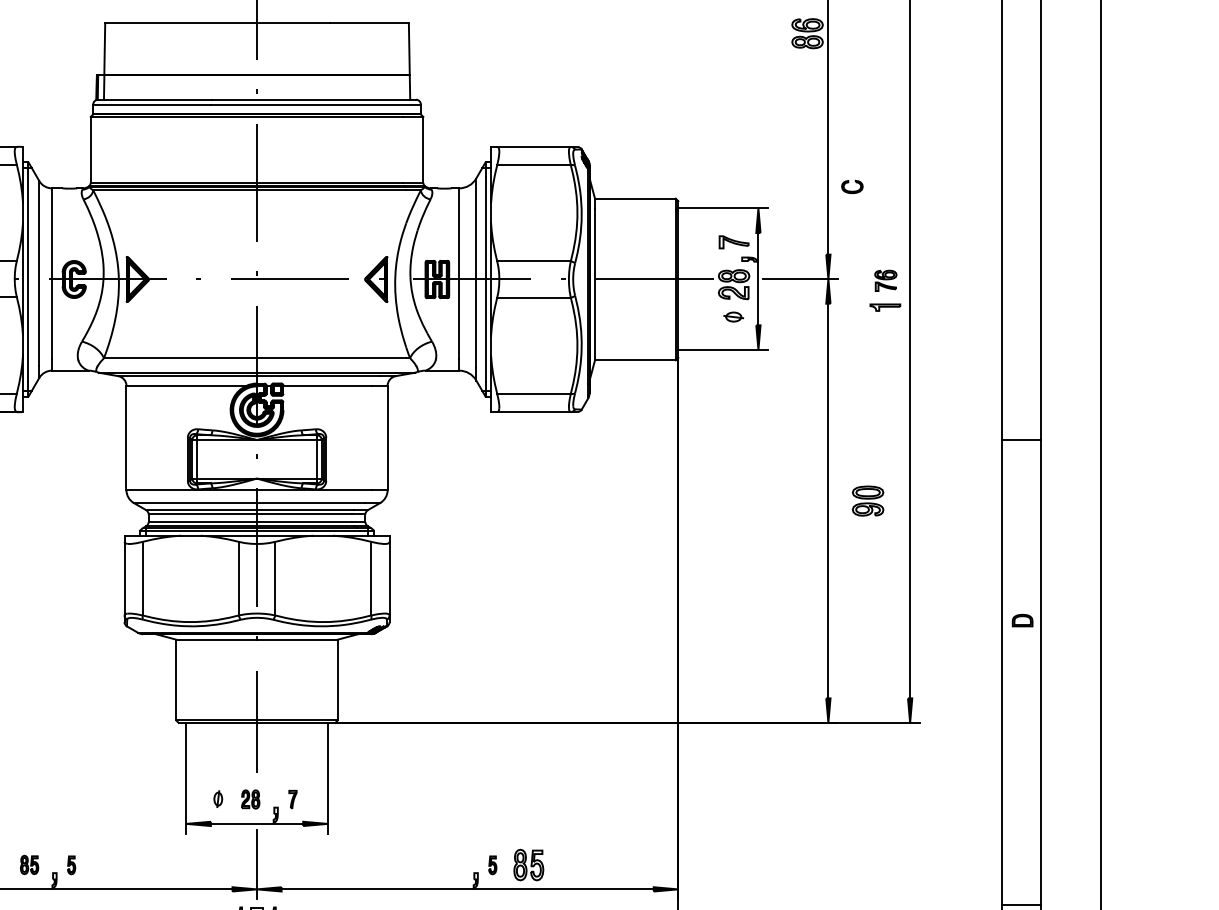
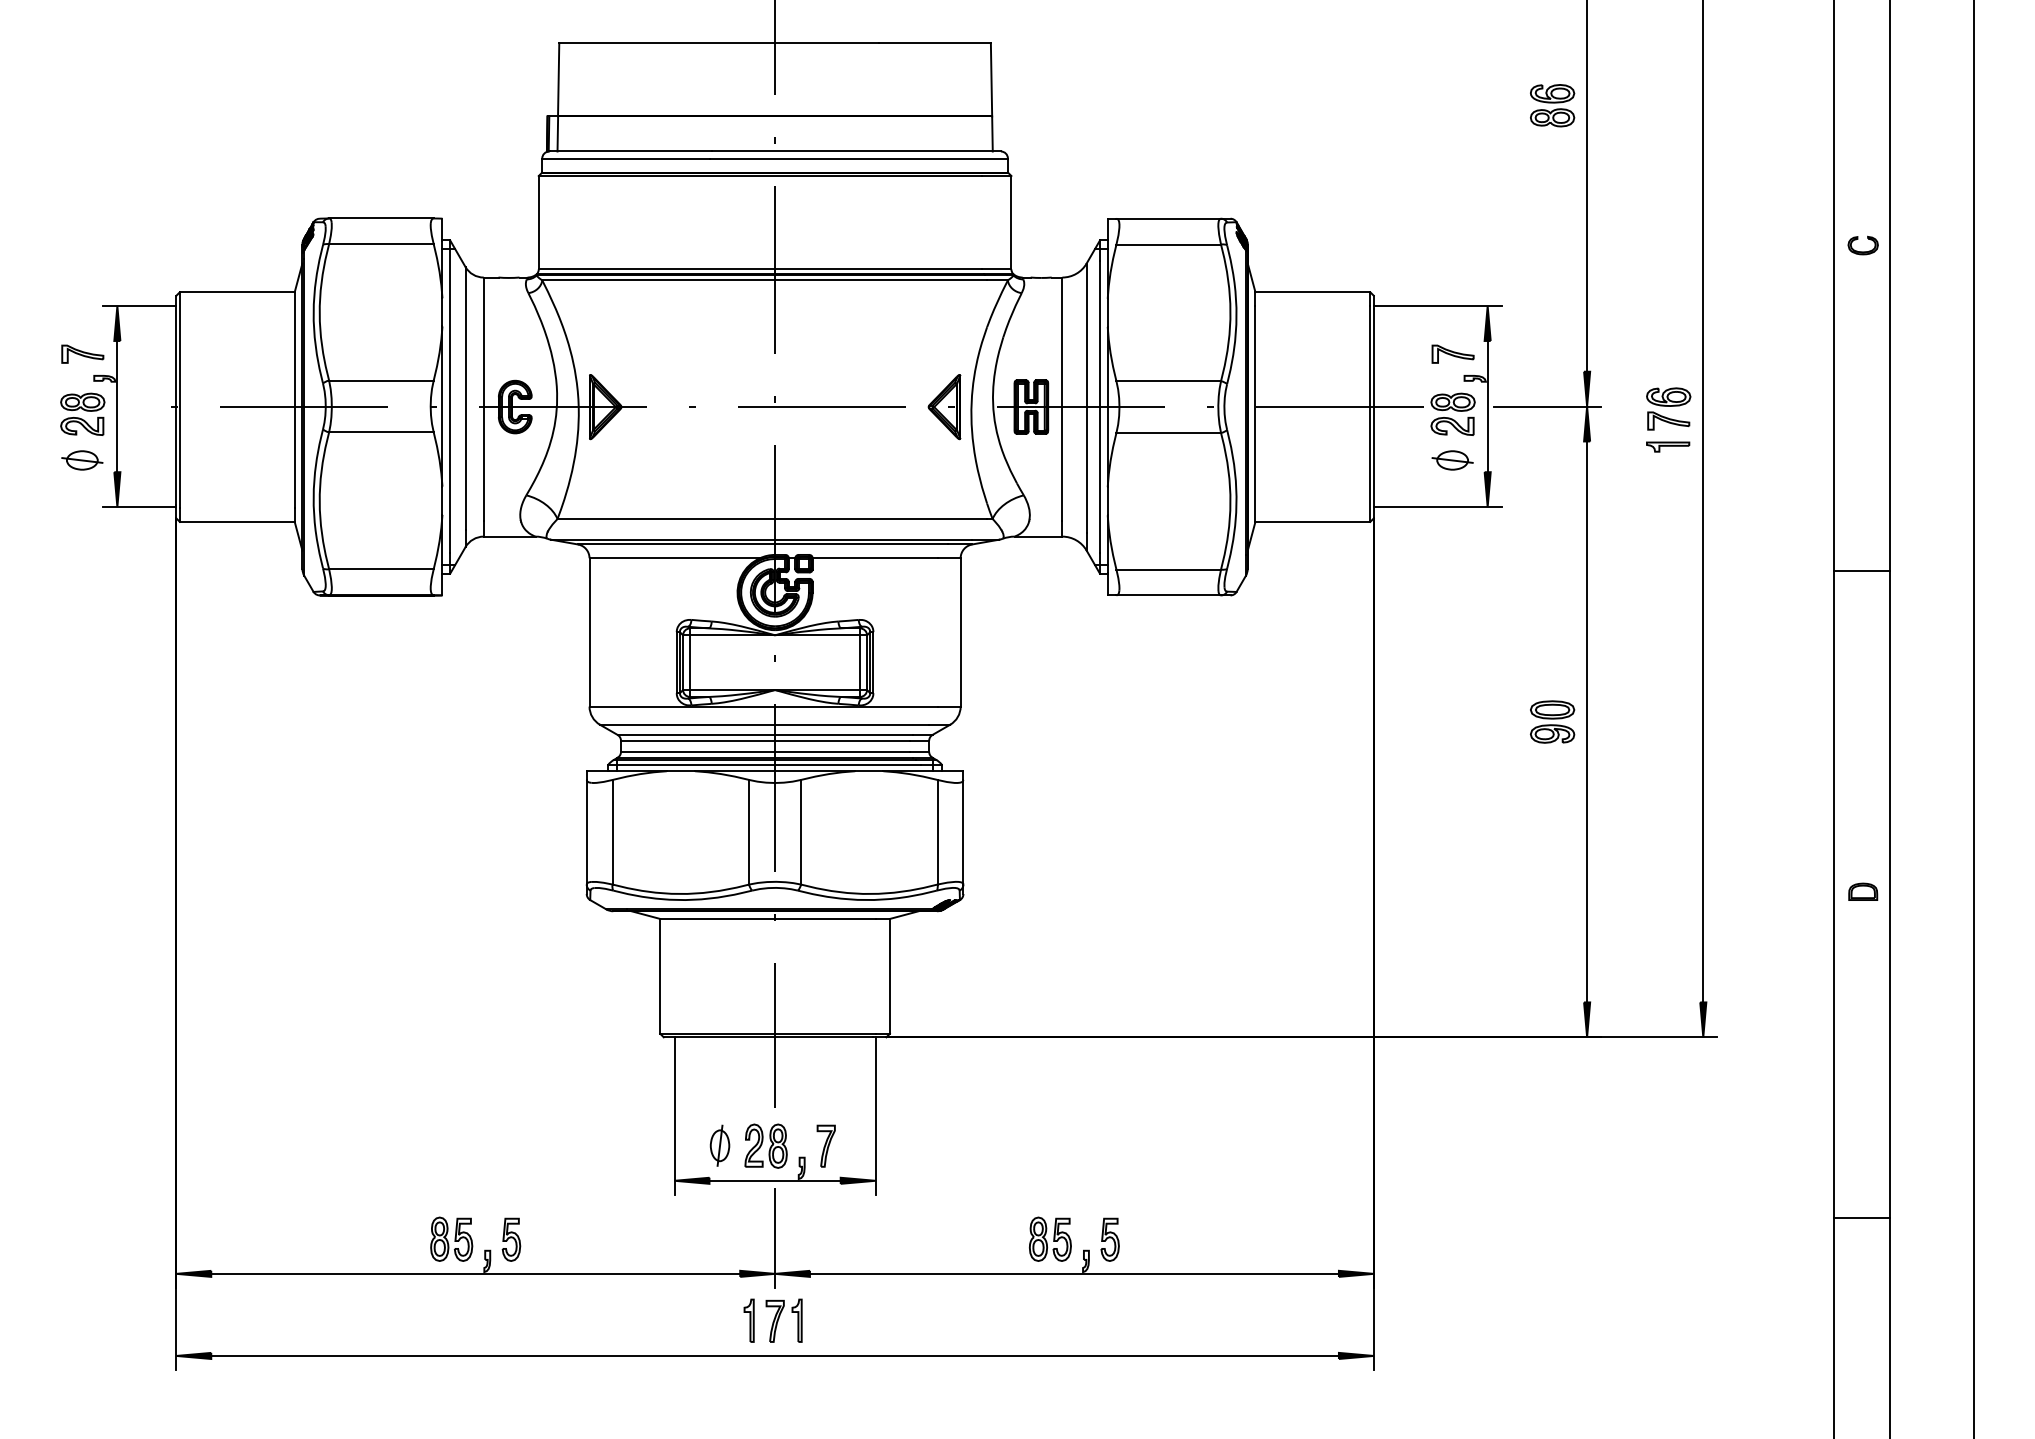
part: (807, 33) -> (1552, 105), moved
part: (851, 186) -> (1862, 245), moved
part: (885, 280) -> (1668, 408), size x1.43
part: (733, 317) -> (1452, 460), size x1.43
line: (1021, 440) -> (1861, 571), moved
part: (868, 500) -> (1552, 721), moved
part: (217, 799) -> (719, 1145), size x1.67
part: (250, 799) -> (765, 1145), size x1.67
part: (292, 799) -> (825, 1145), size x1.67
part: (29, 864) -> (451, 1238), size x1.67
part: (528, 864) -> (1050, 1238), moved
part: (71, 865) -> (511, 1239), size x1.67
part: (492, 865) -> (1109, 1239), size x1.67
line: (1021, 904) -> (1861, 1217), moved

